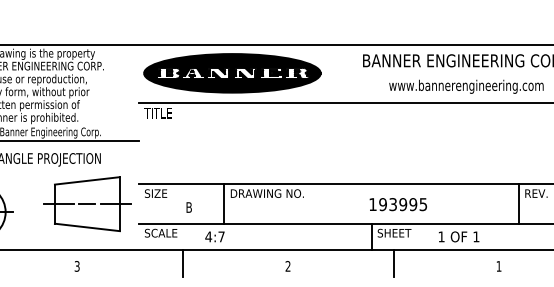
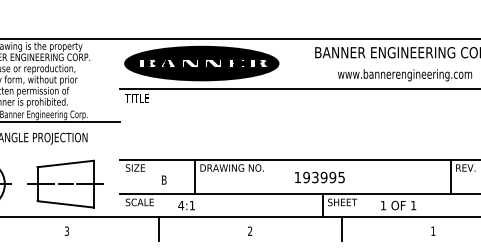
part: (87, 203) -> (65, 183), moved
text: (397, 204) -> (319, 177), moved
text: (220, 236) -> (191, 205), 4:7 -> 4:1

